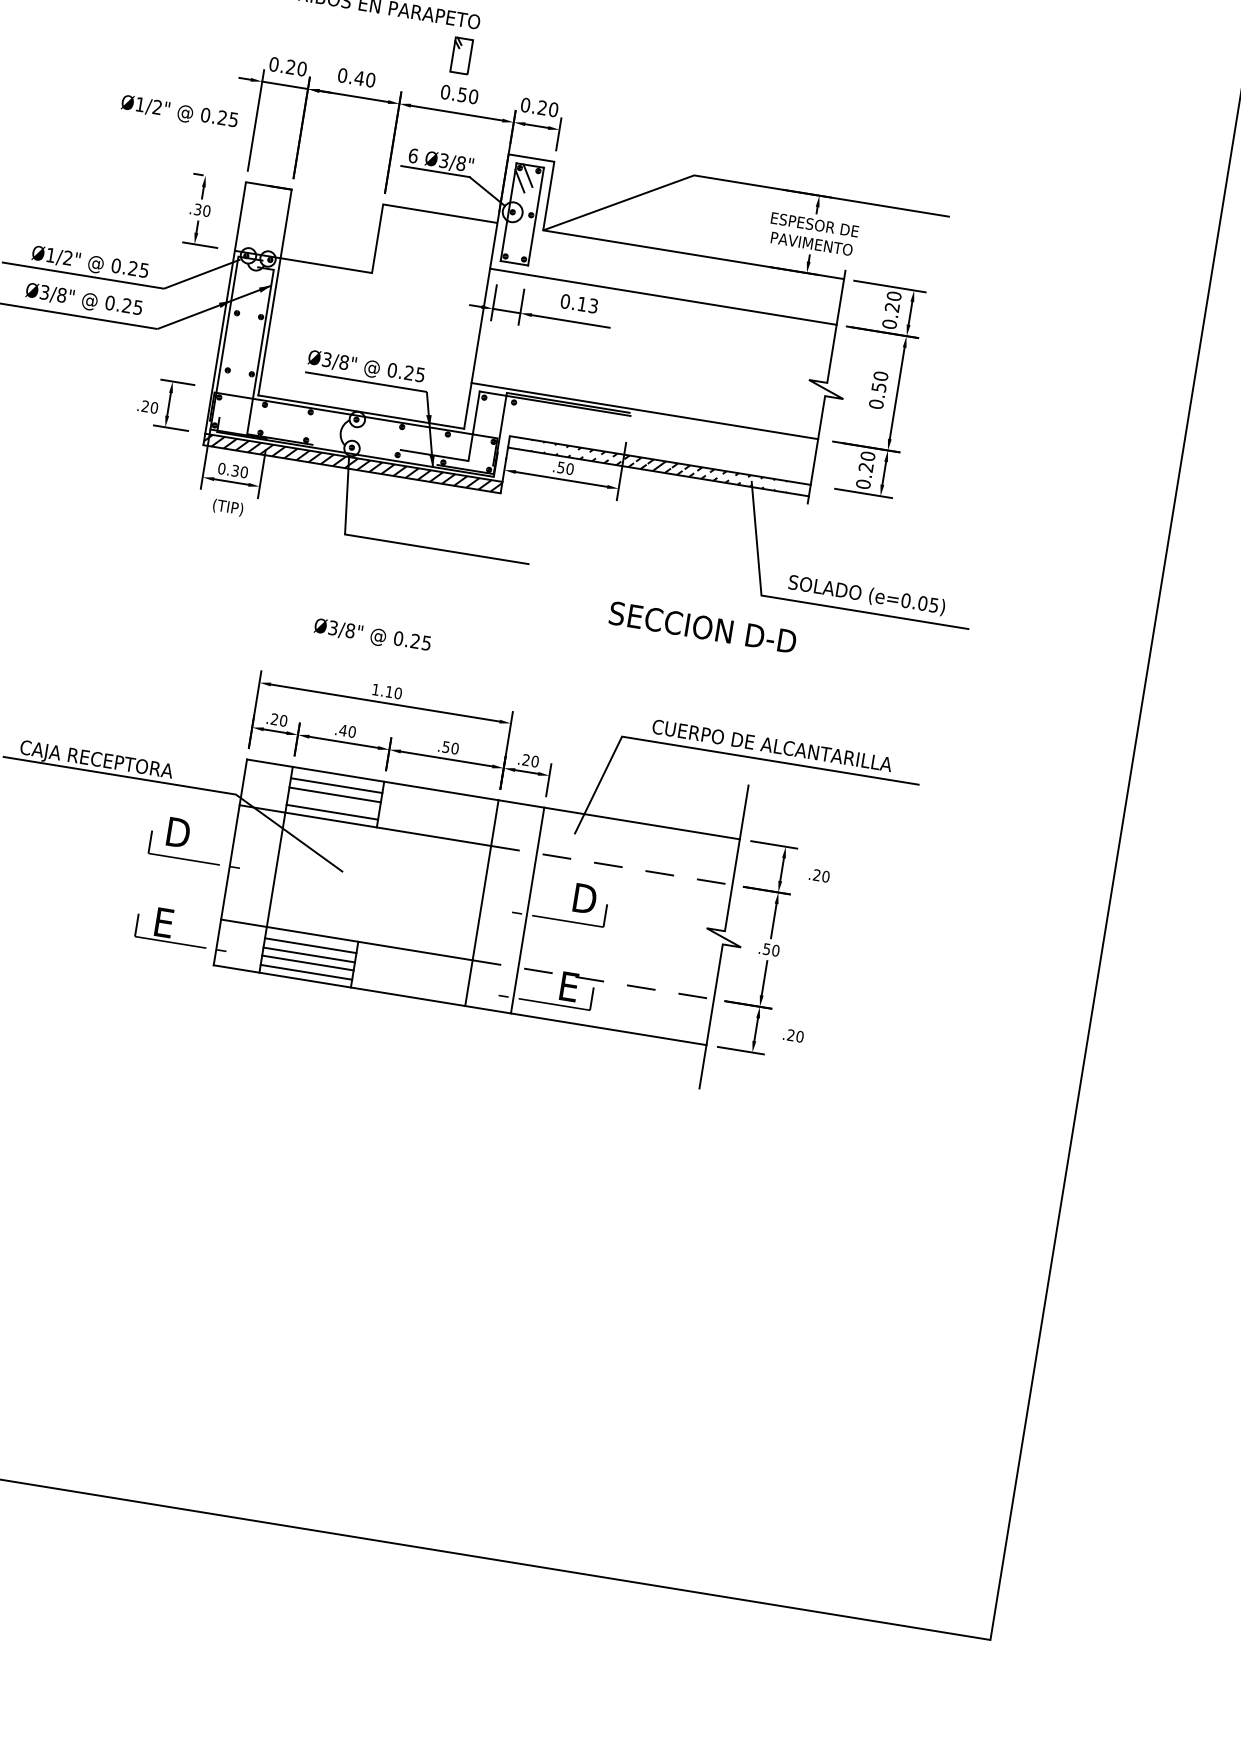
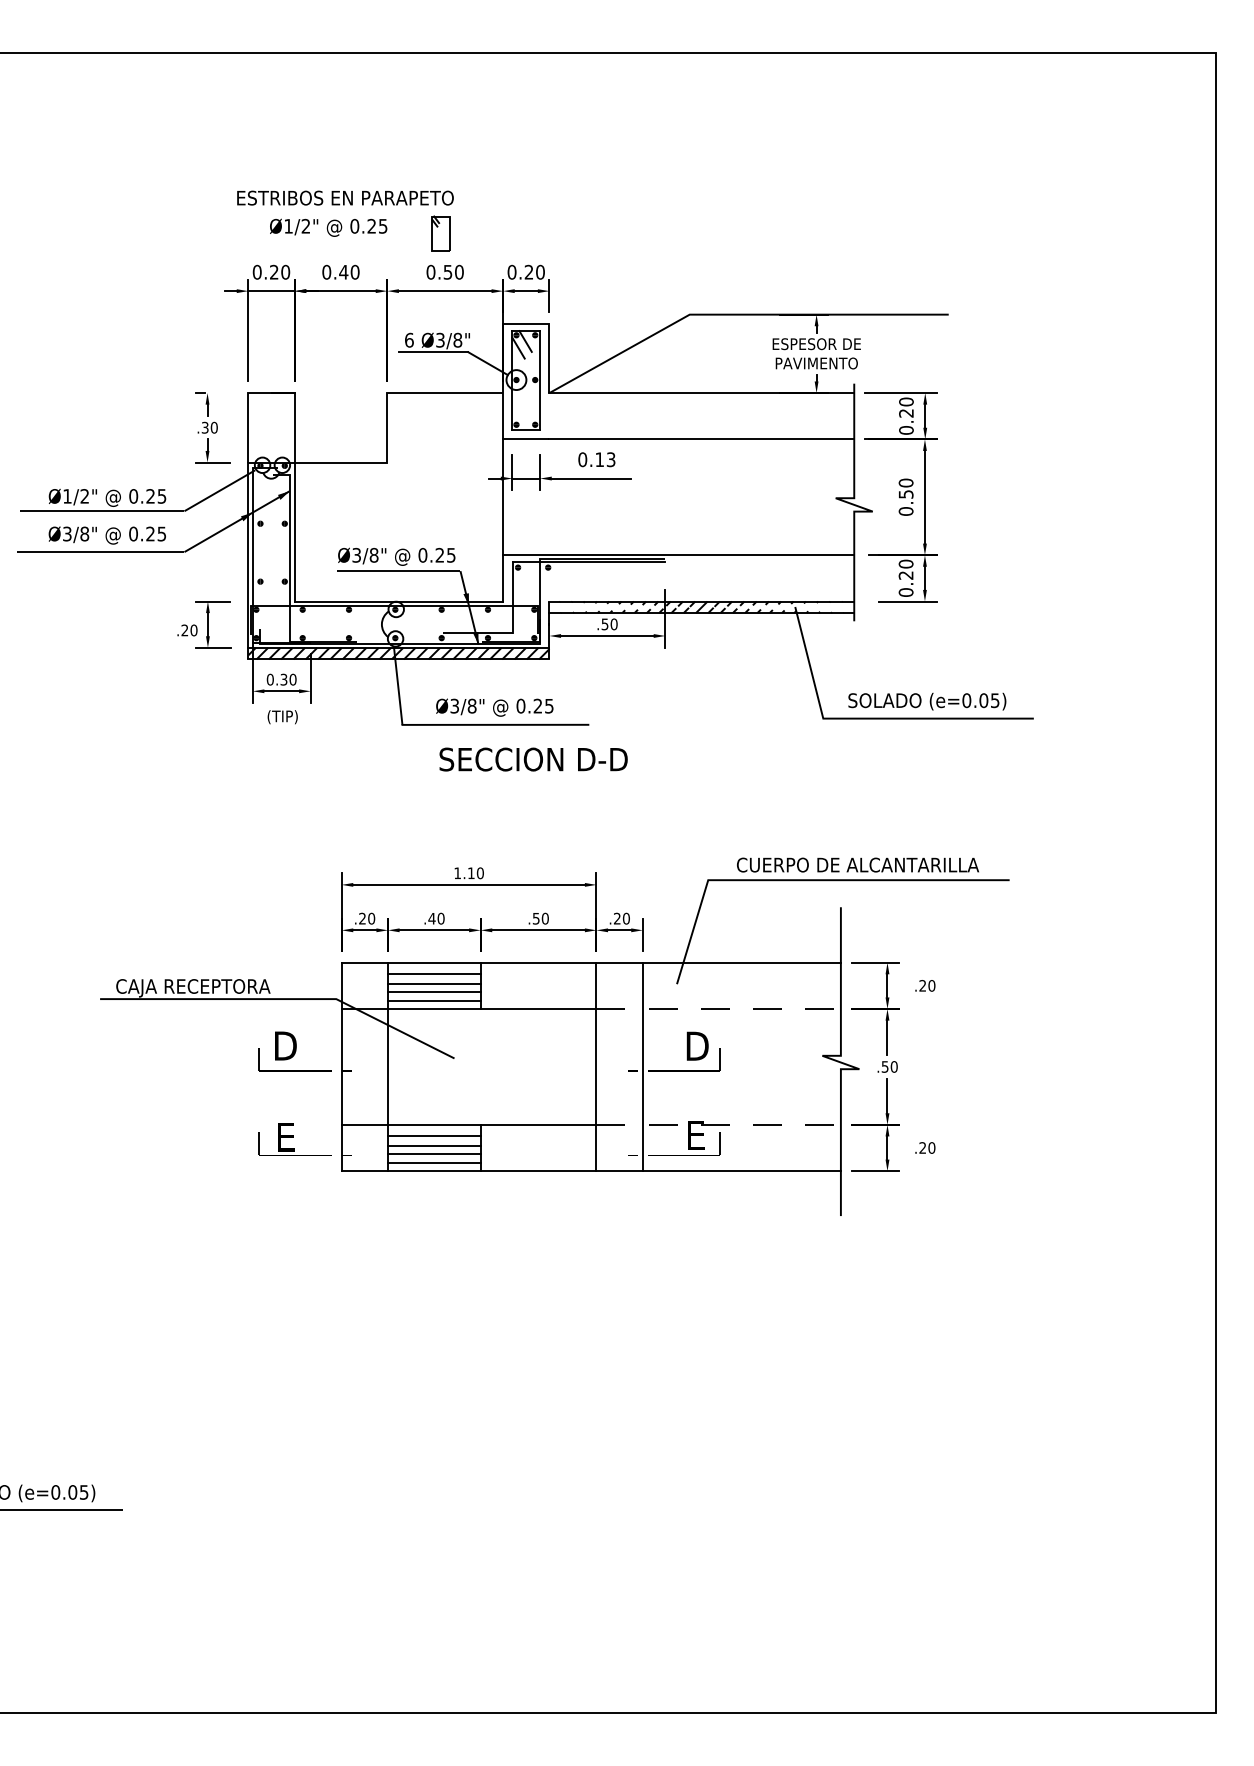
text: (179, 112) -> (328, 227), moved
text: (702, 627) -> (533, 759), moved
text: (372, 635) -> (494, 707), moved
line: (334, 802) -> (434, 991), added

